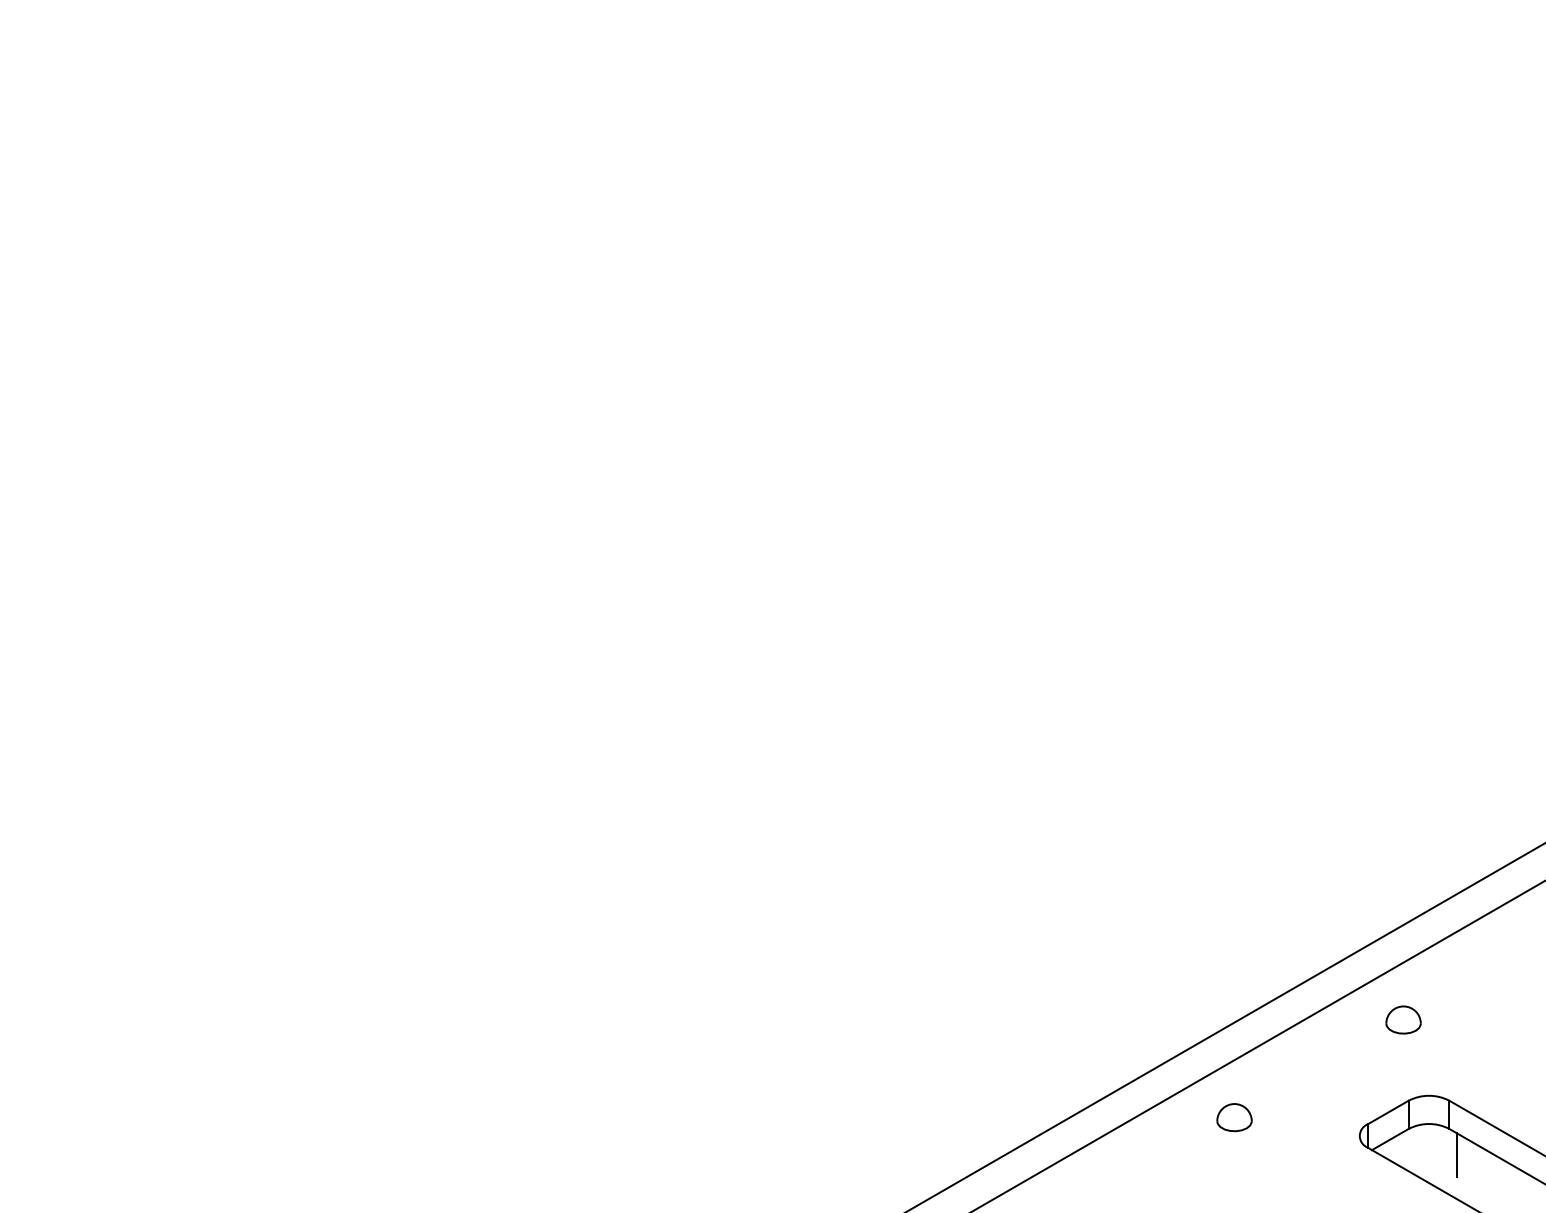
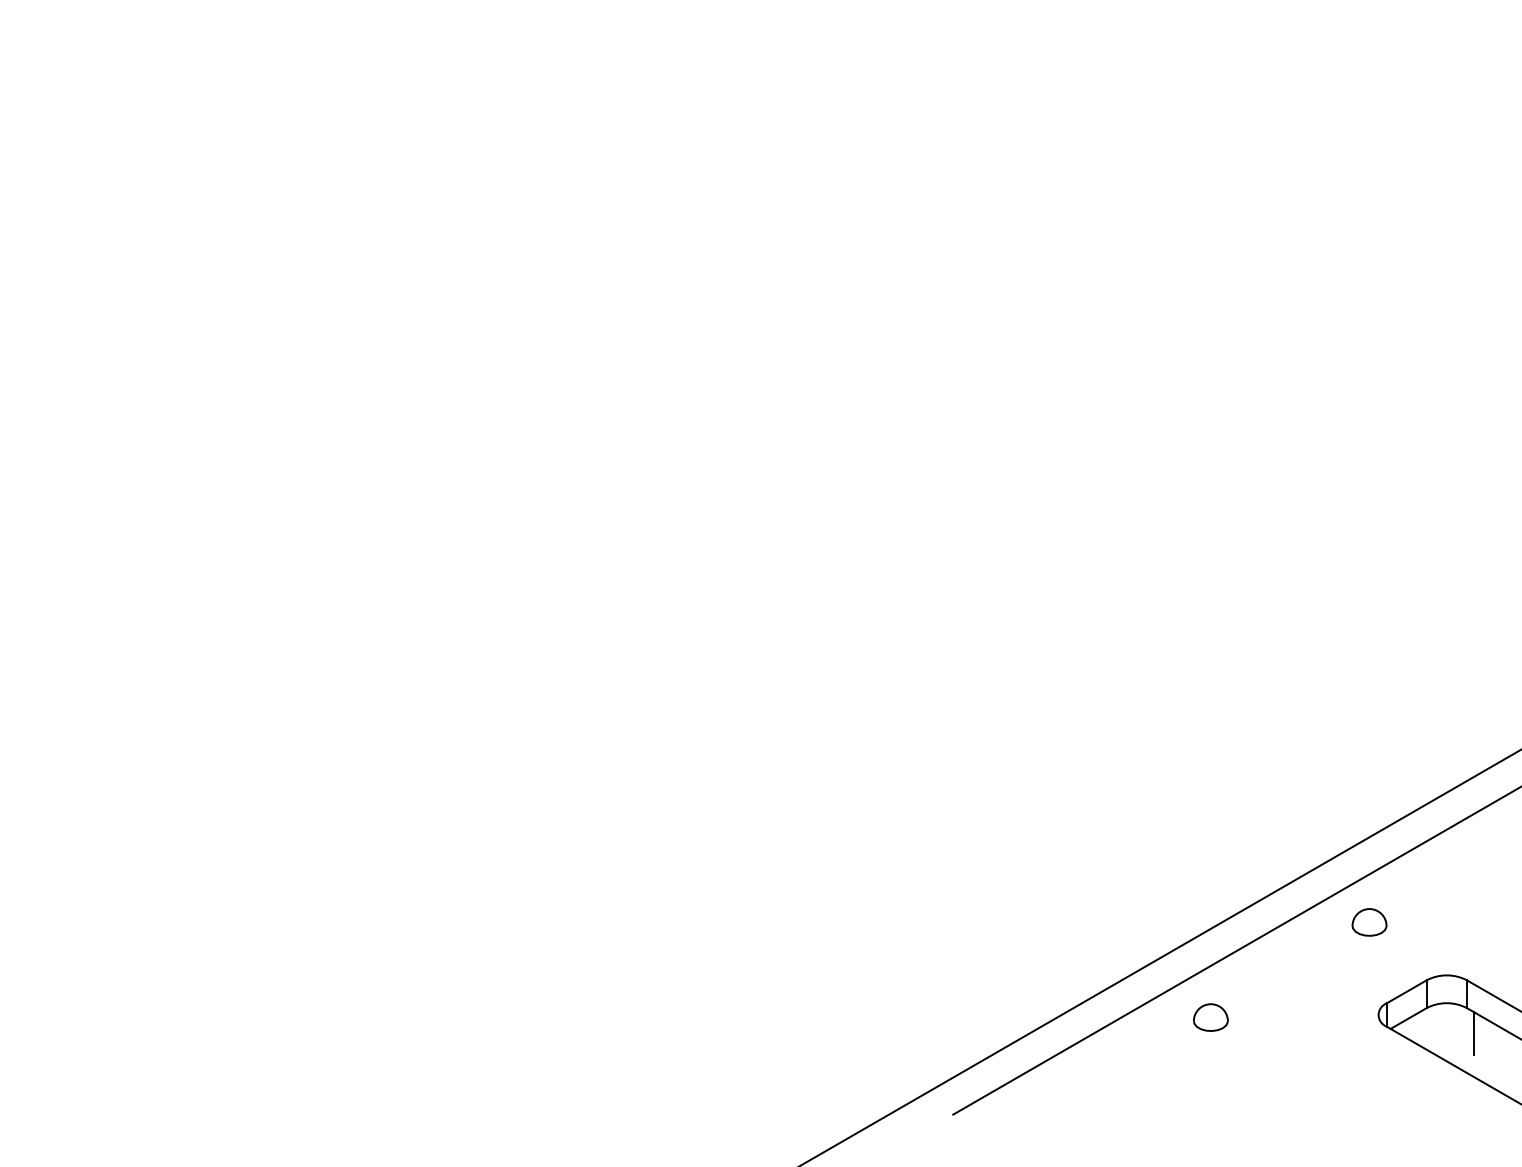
part: (1403, 1019) -> (1369, 921), moved
part: (1234, 1117) -> (1210, 1017), moved

